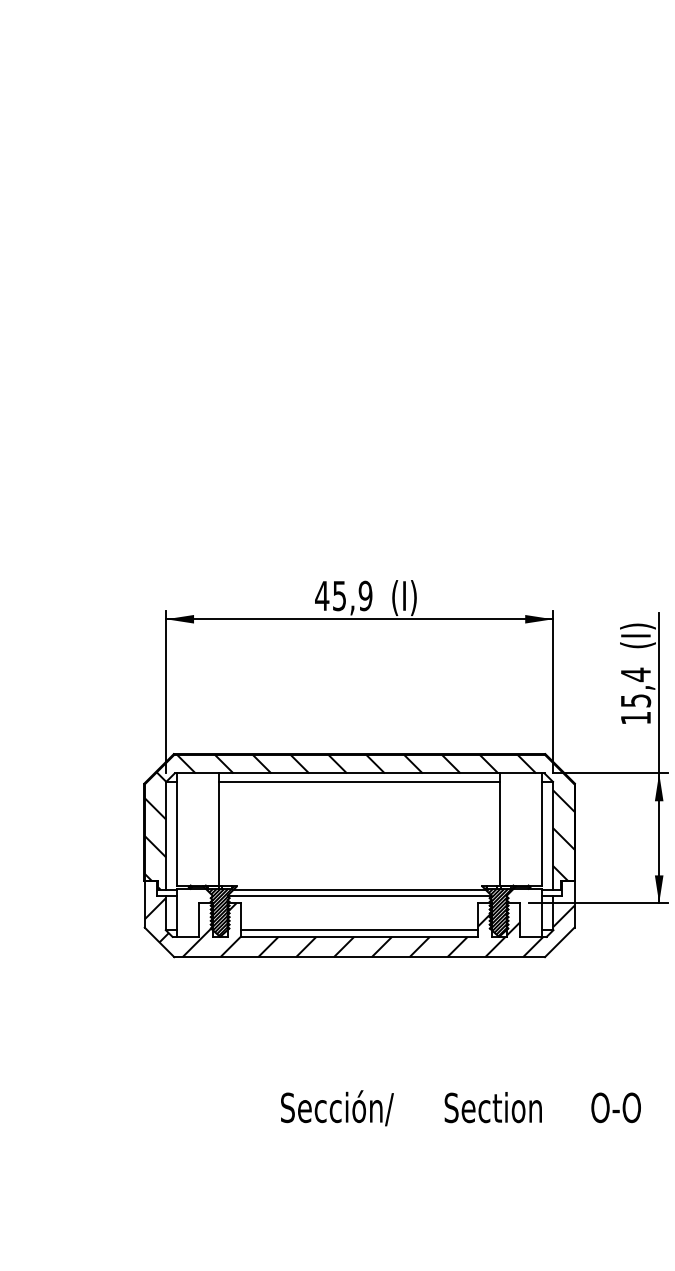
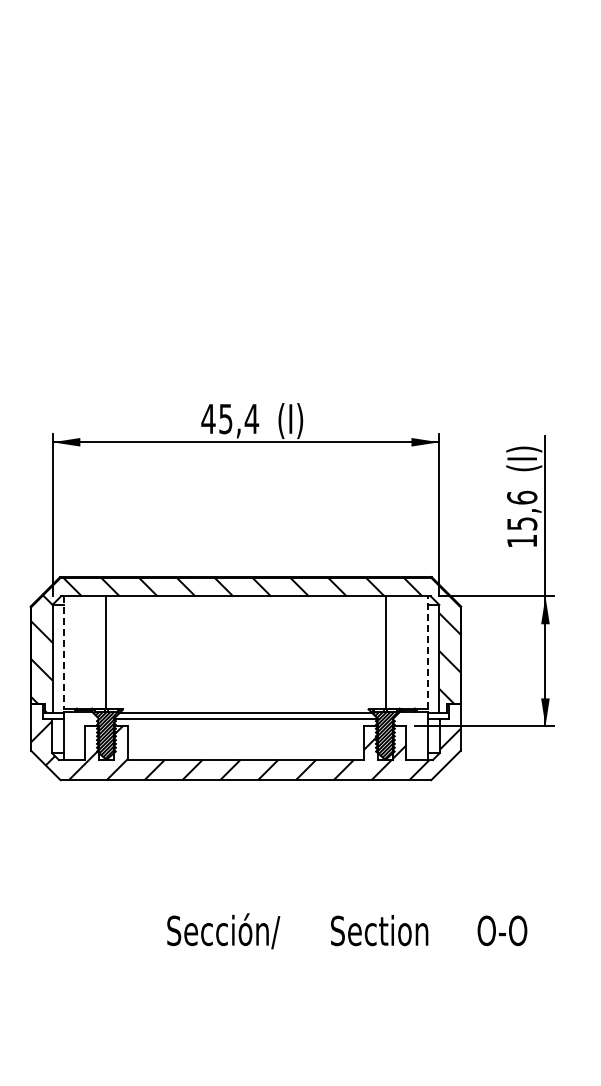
text: (365, 595) -> (251, 418), 45,9 -> 45,4
text: (635, 674) -> (521, 497), 15,4 -> 15,6
line: (359, 781) -> (245, 604), removed
line: (177, 829) -> (63, 652), solid -> dashed
line: (542, 829) -> (428, 652), solid -> dashed
line: (359, 930) -> (245, 753), removed

